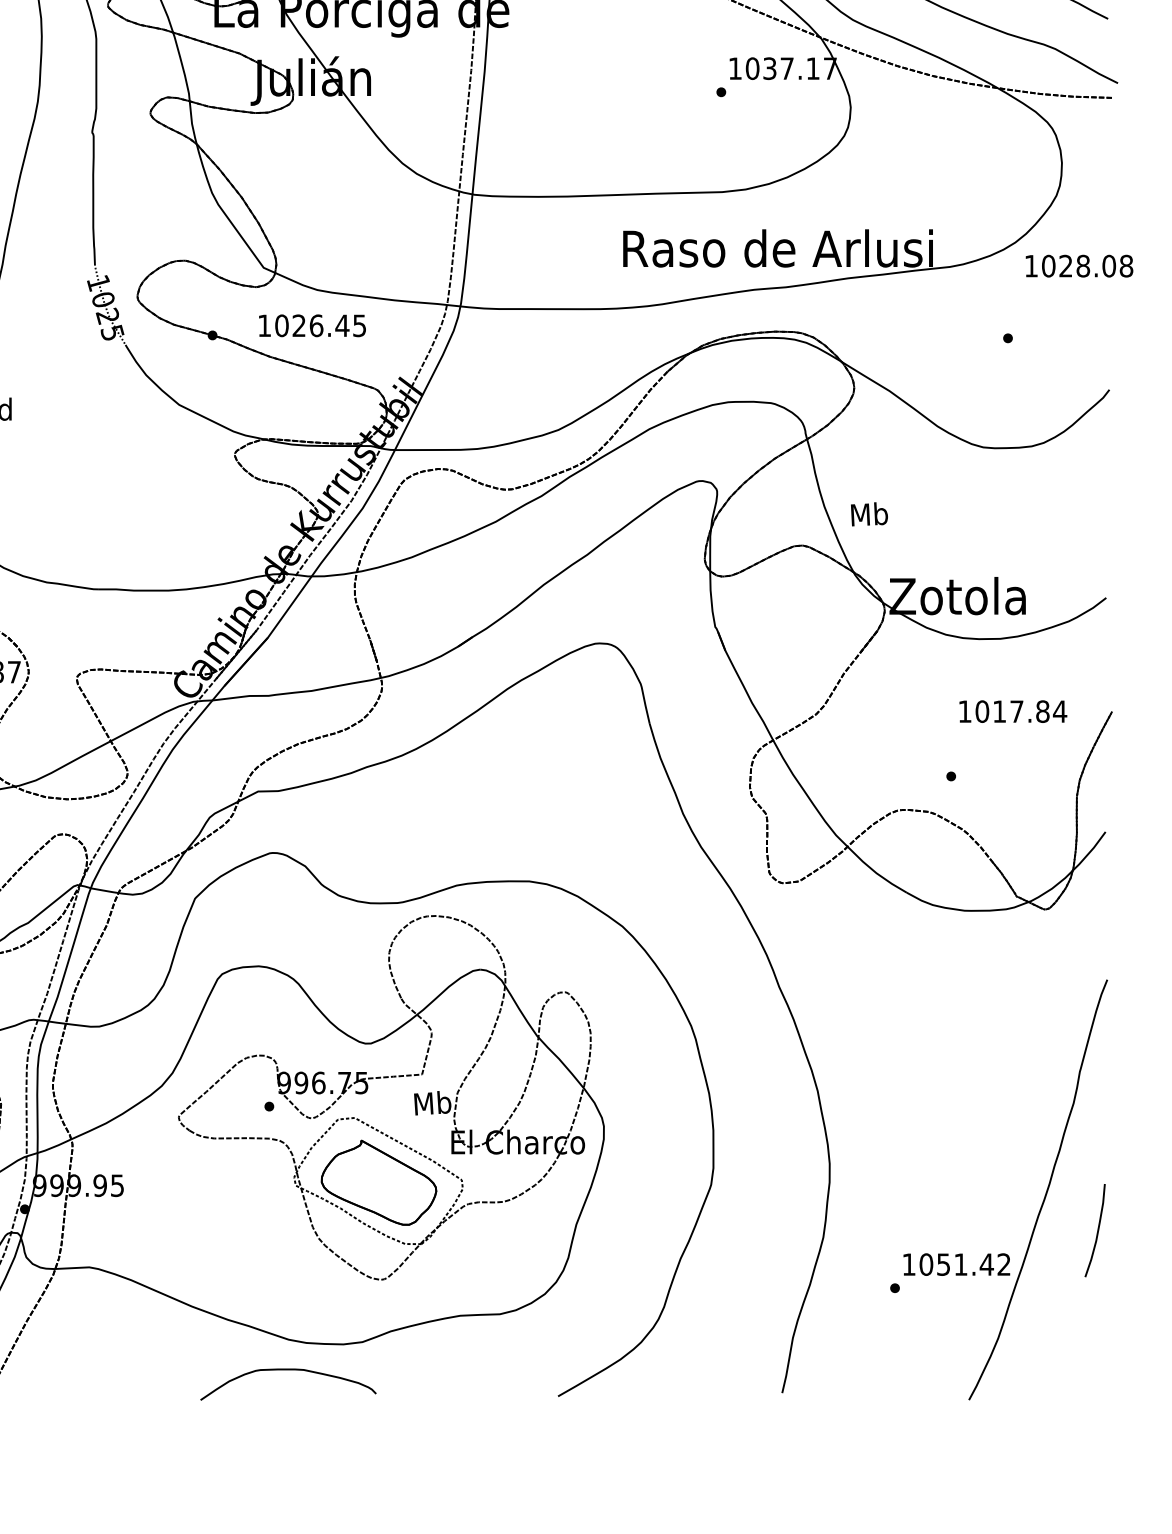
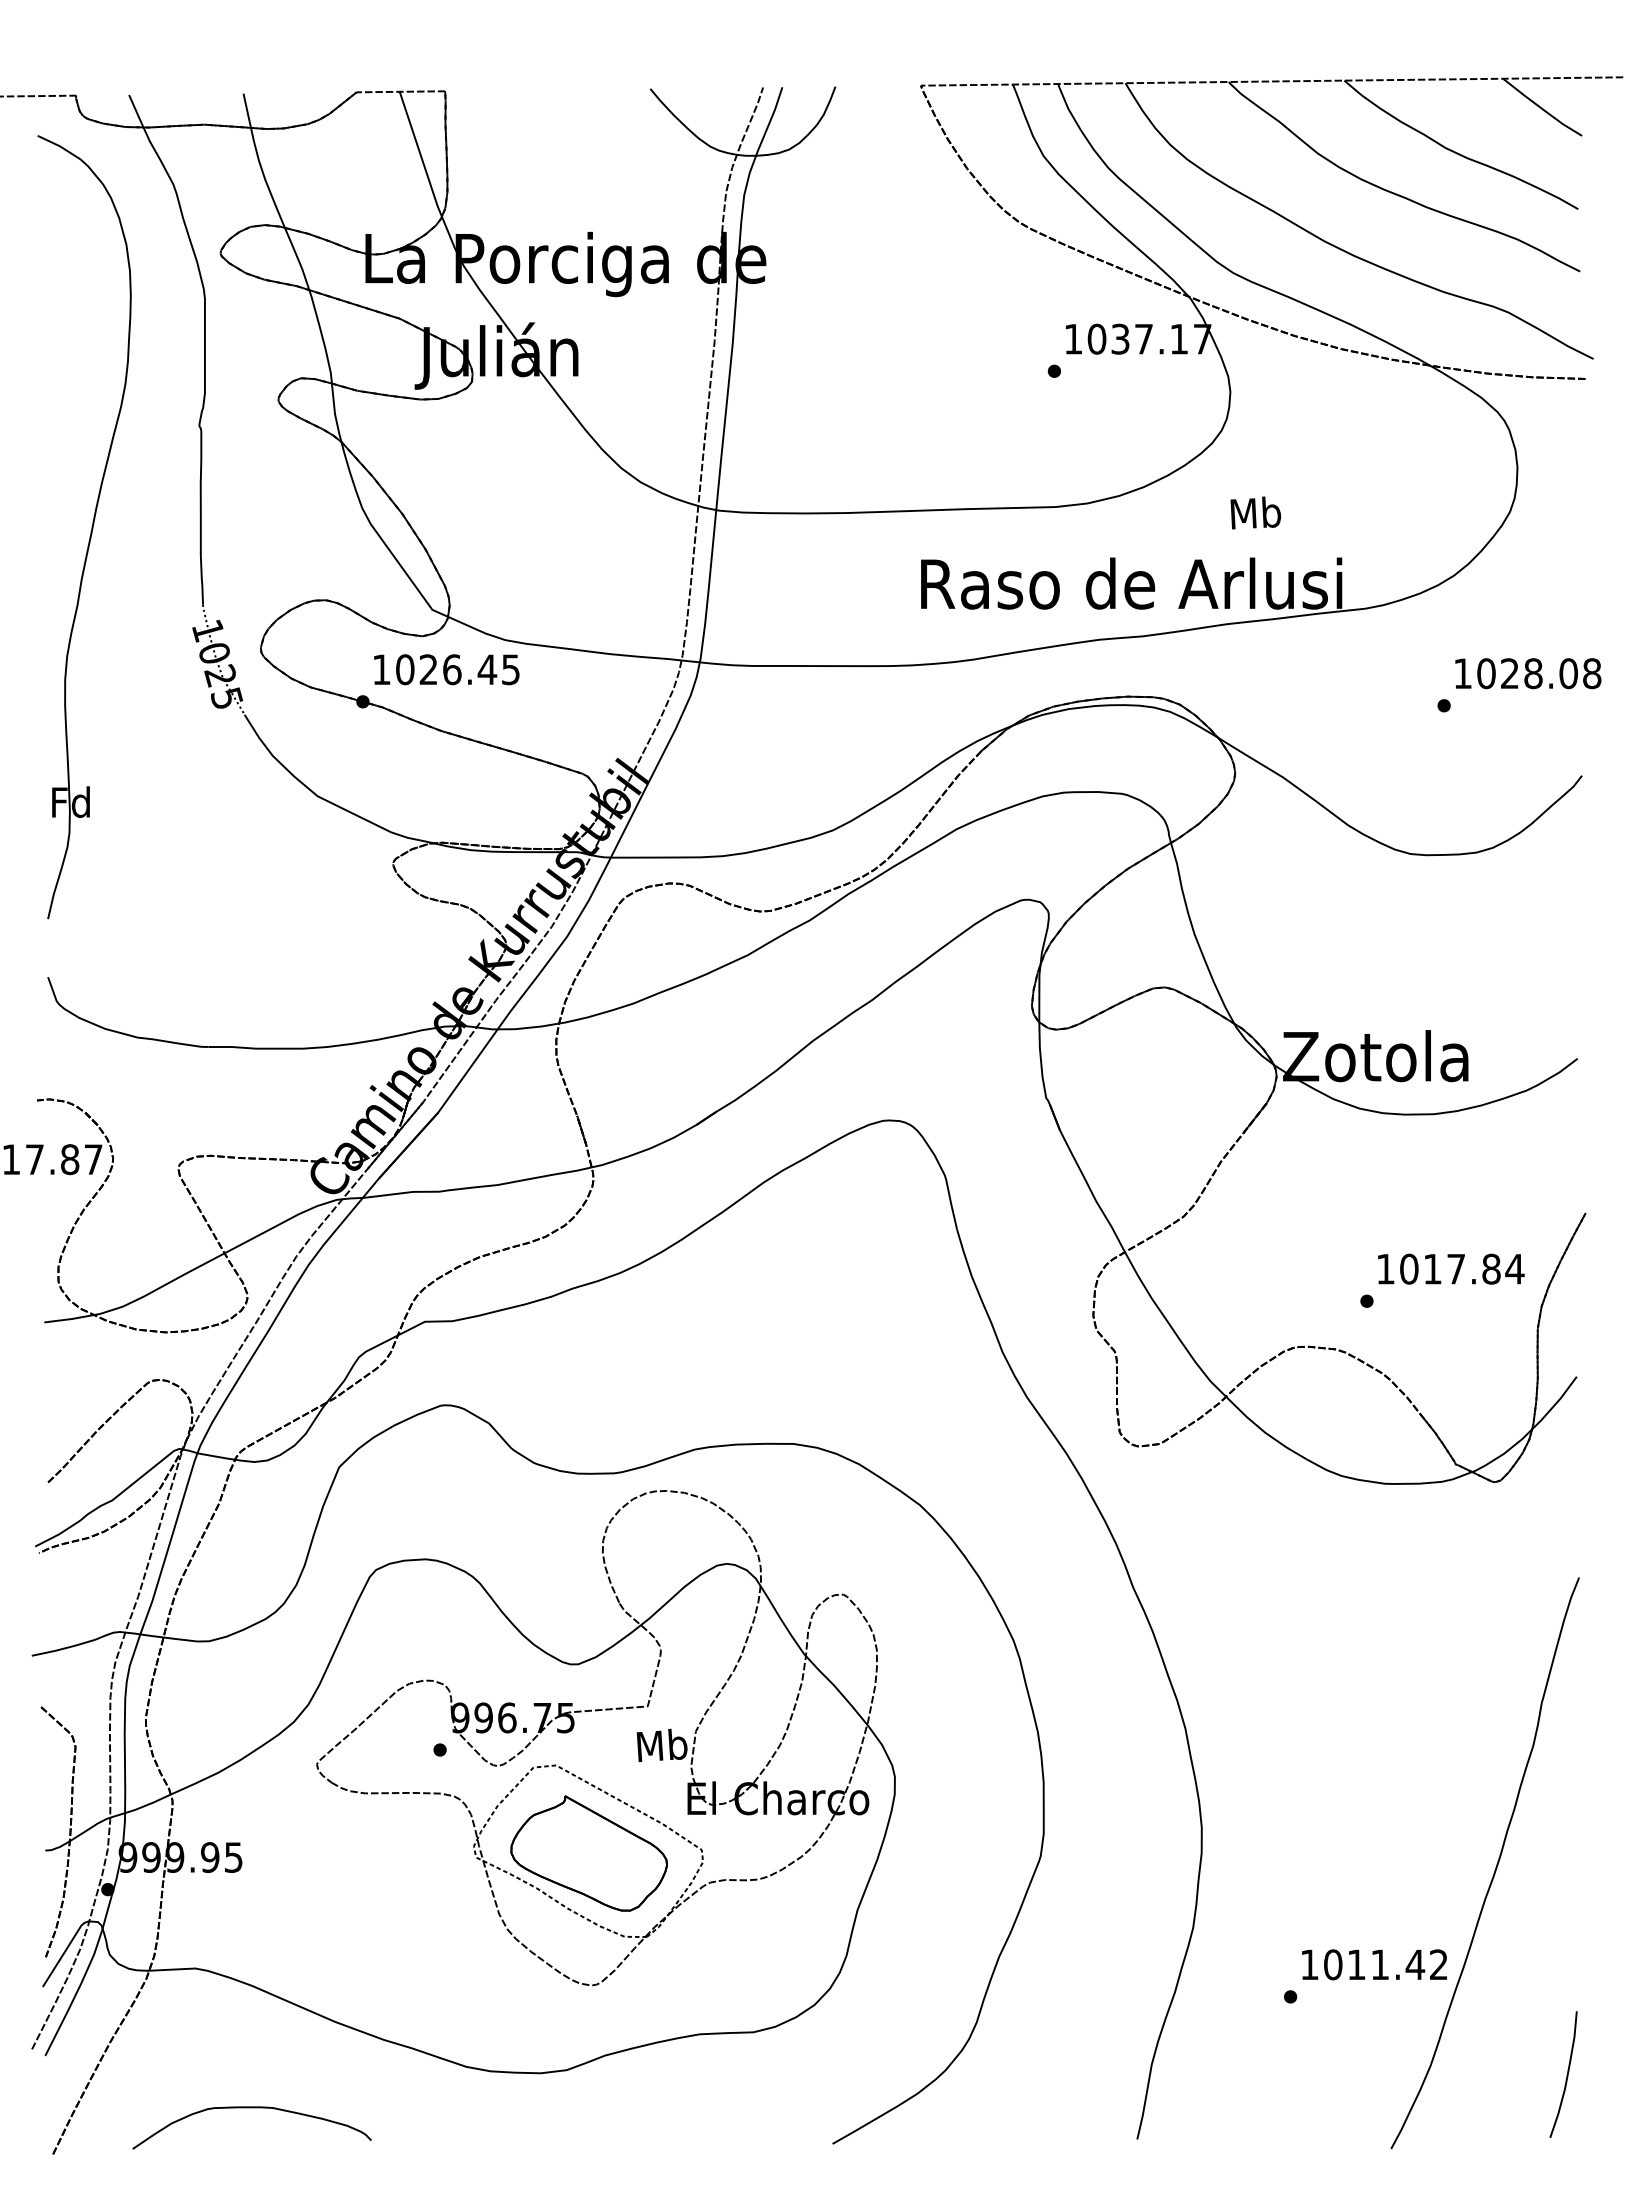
text: (1079, 266) -> (1528, 673), moved
text: (312, 325) -> (446, 669), moved
text: (869, 513) -> (1255, 512), moved
text: (1013, 711) -> (1451, 1268), moved
curve: (1097, 1230) -> (1566, 2074), moved
text: (943, 1264) -> (1356, 1964), 1051.42 -> 1011.42
curve: (288, 1370) -> (251, 2108), moved

